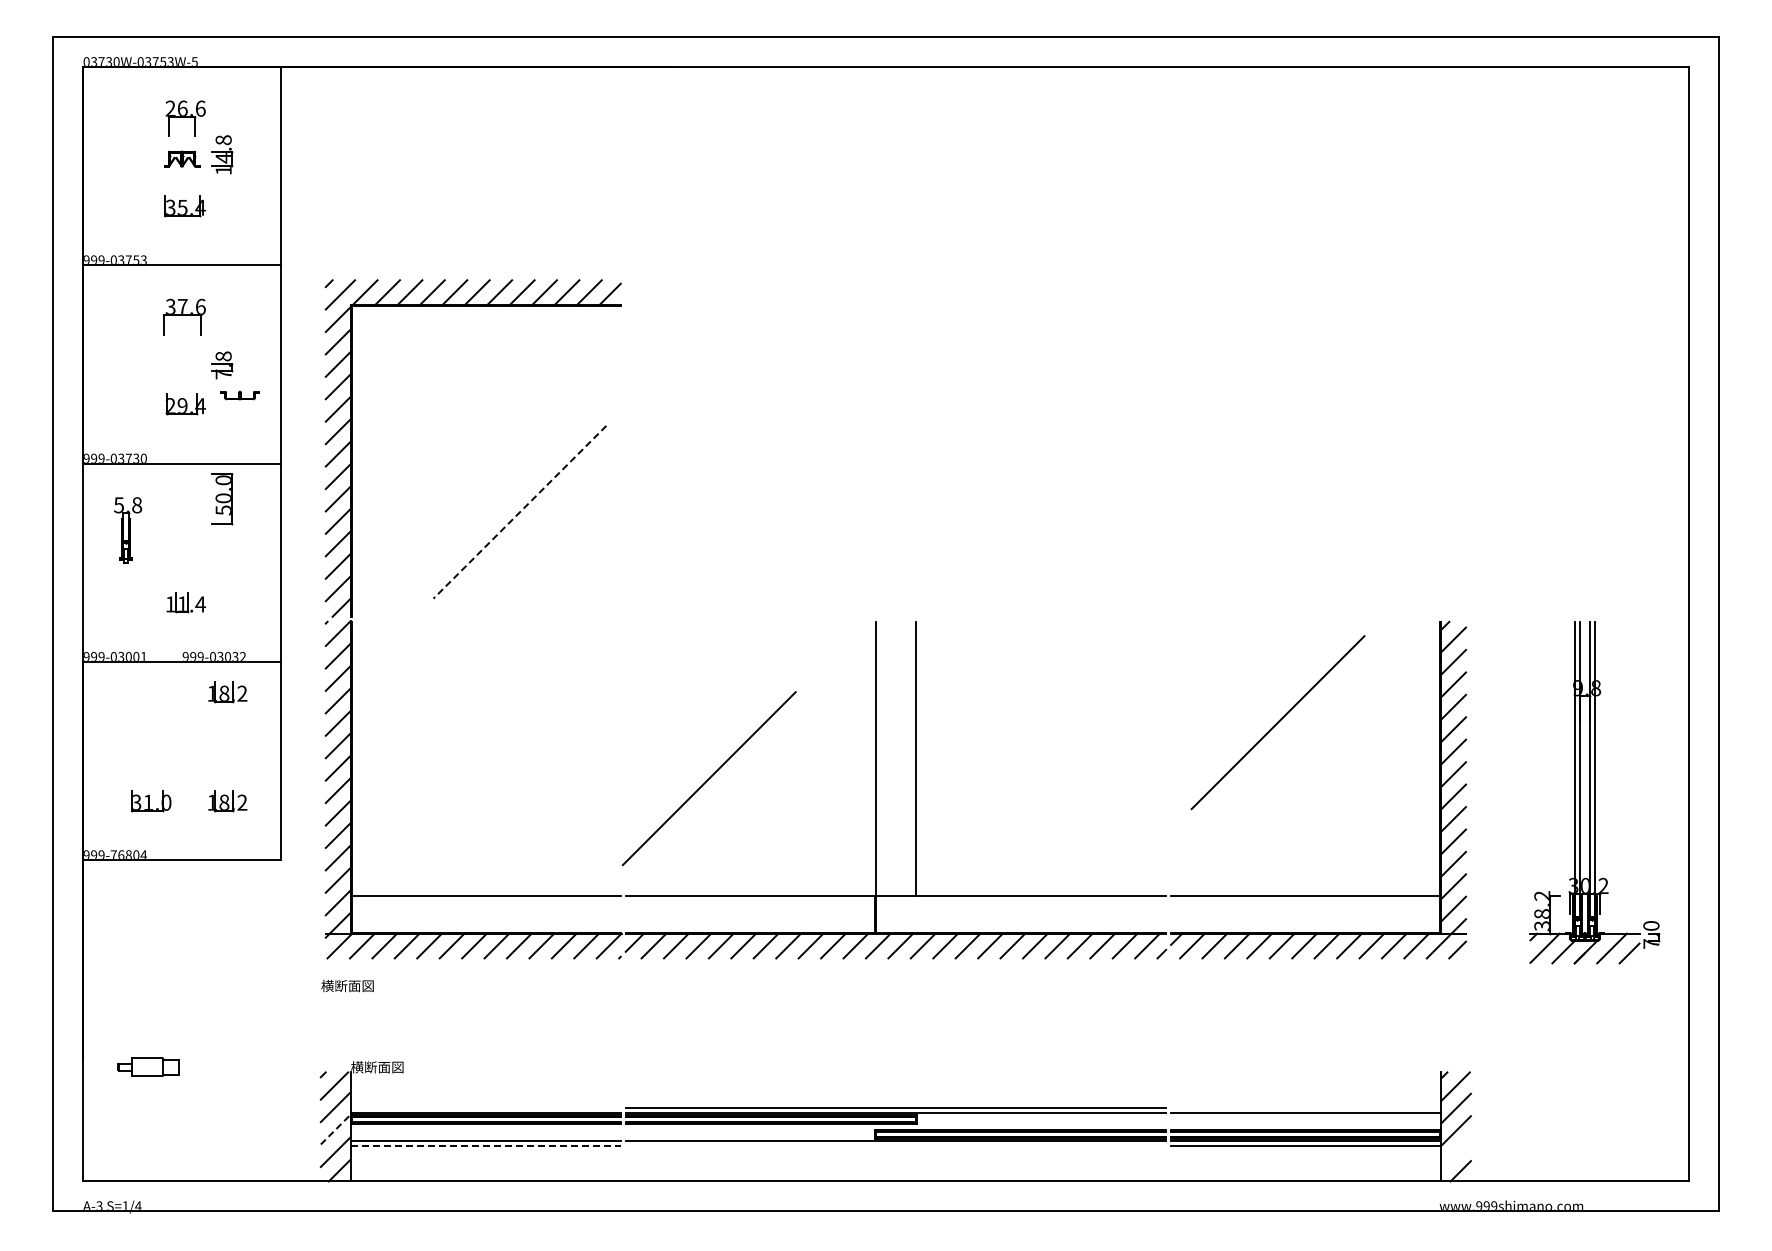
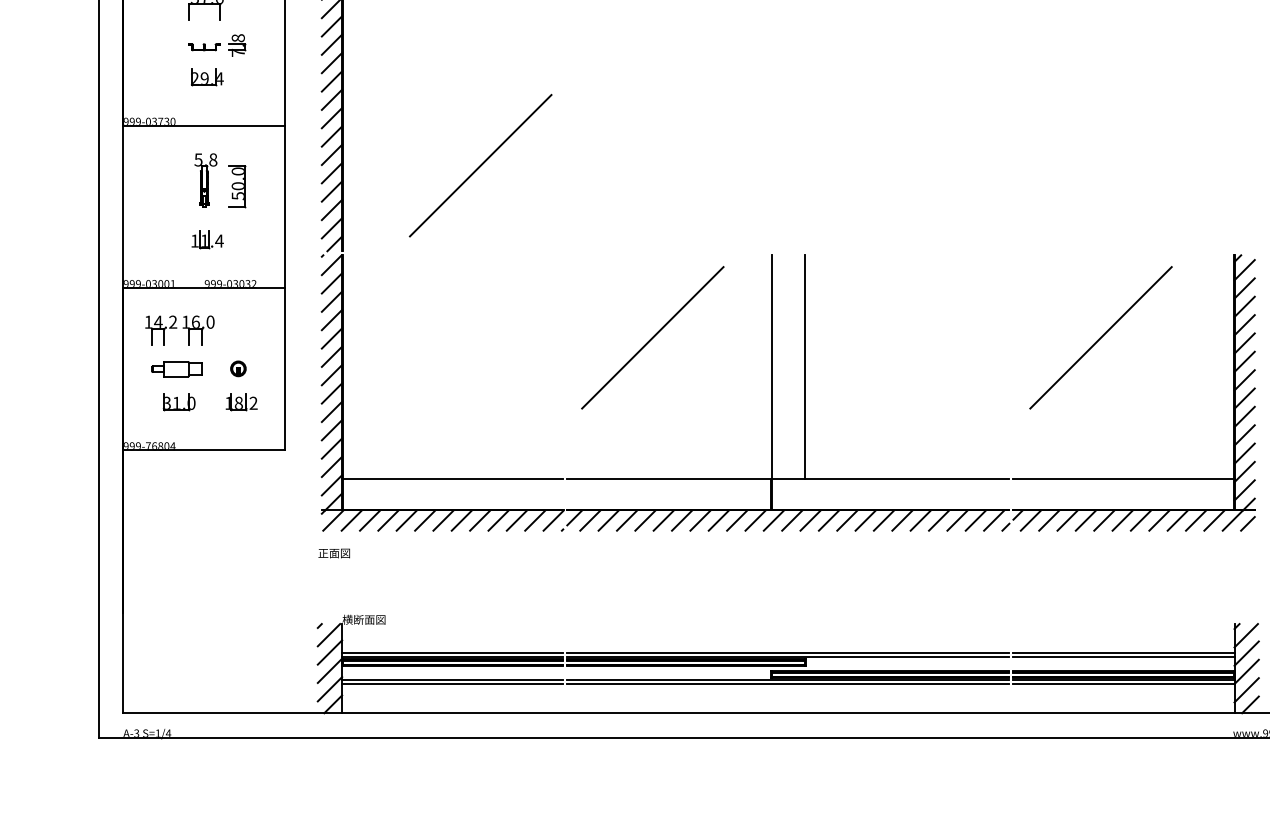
part: (239, 395) -> (203, 47), moved
part: (222, 499) -> (237, 187), moved
line: (519, 512) -> (480, 165), dashed -> solid
part: (128, 530) -> (206, 180), moved
part: (227, 692) -> (241, 313), removed
part: (152, 713) -> (180, 330), added
part: (223, 760) -> (238, 368), added
line: (708, 778) -> (652, 337), moved
text: (347, 985) -> (339, 552), 横断面図 -> 正面図
part: (148, 1066) -> (176, 368), moved
line: (485, 1108) -> (452, 653), added
line: (1306, 1108) -> (1124, 653), added
line: (336, 1129) -> (330, 670), dashed -> solid
line: (486, 1145) -> (453, 683), dashed -> solid
line: (895, 1145) -> (788, 683), added
line: (1455, 1153) -> (1246, 690), added

